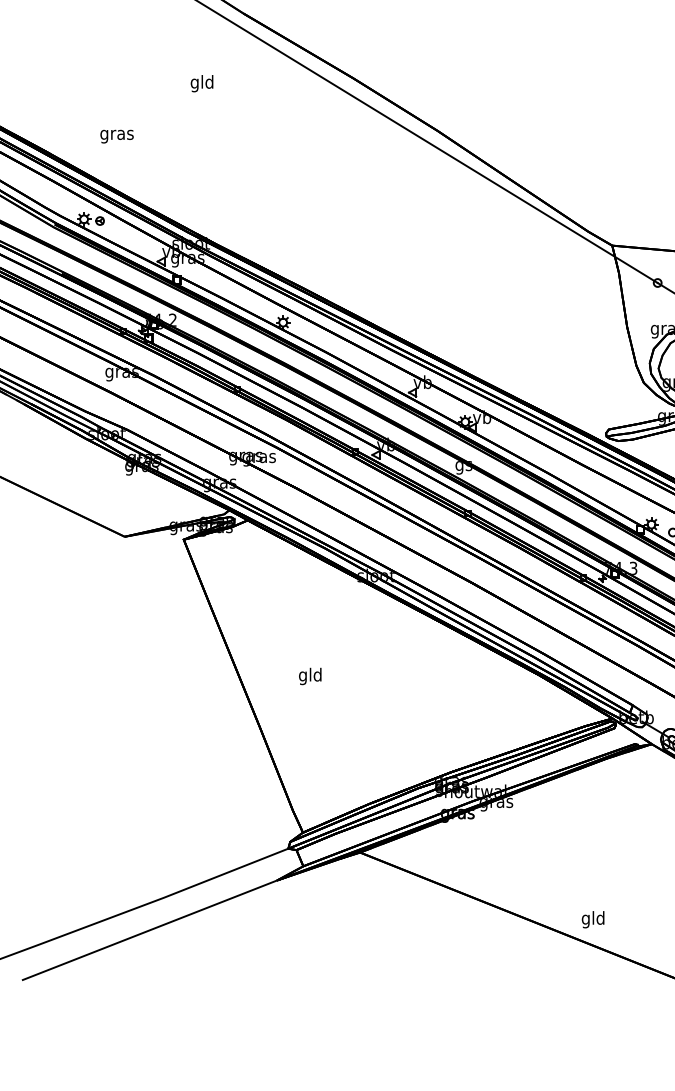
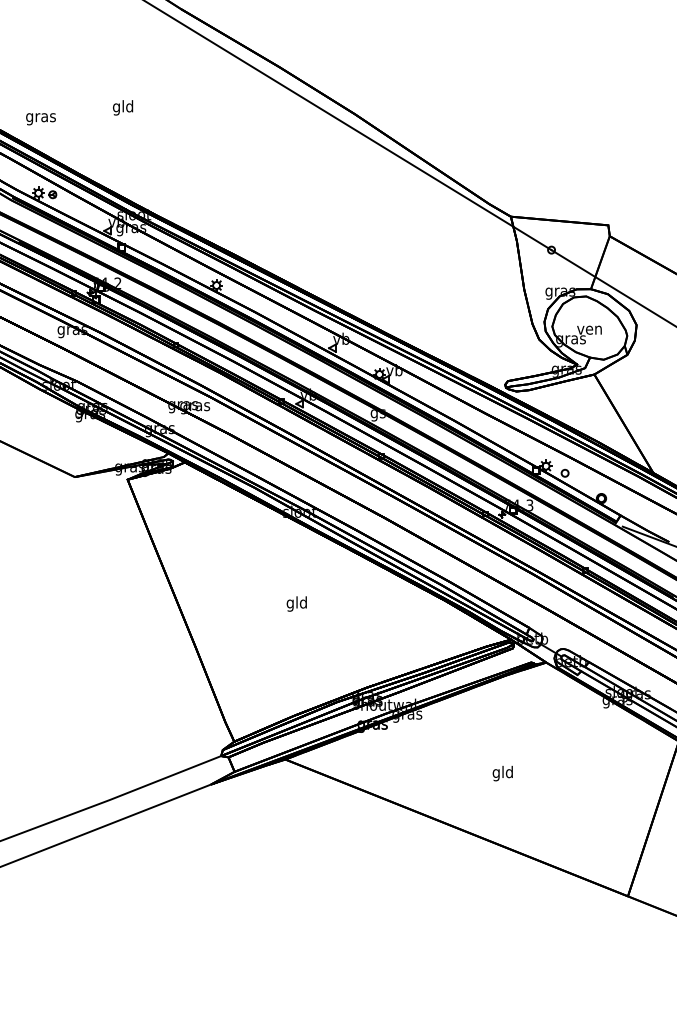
text: (202, 83) -> (123, 107), moved
text: (116, 136) -> (40, 119), moved
text: (309, 675) -> (296, 603), moved
text: (592, 919) -> (502, 773), moved

